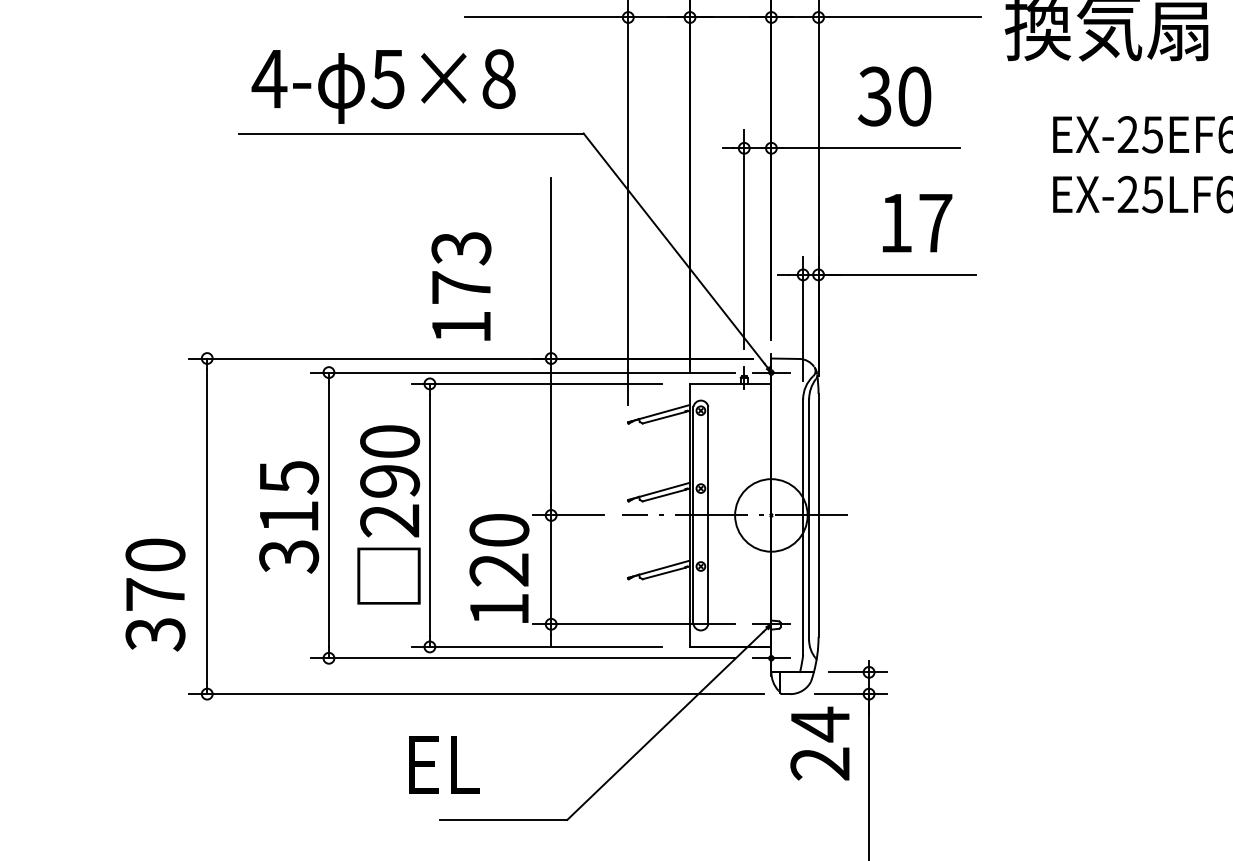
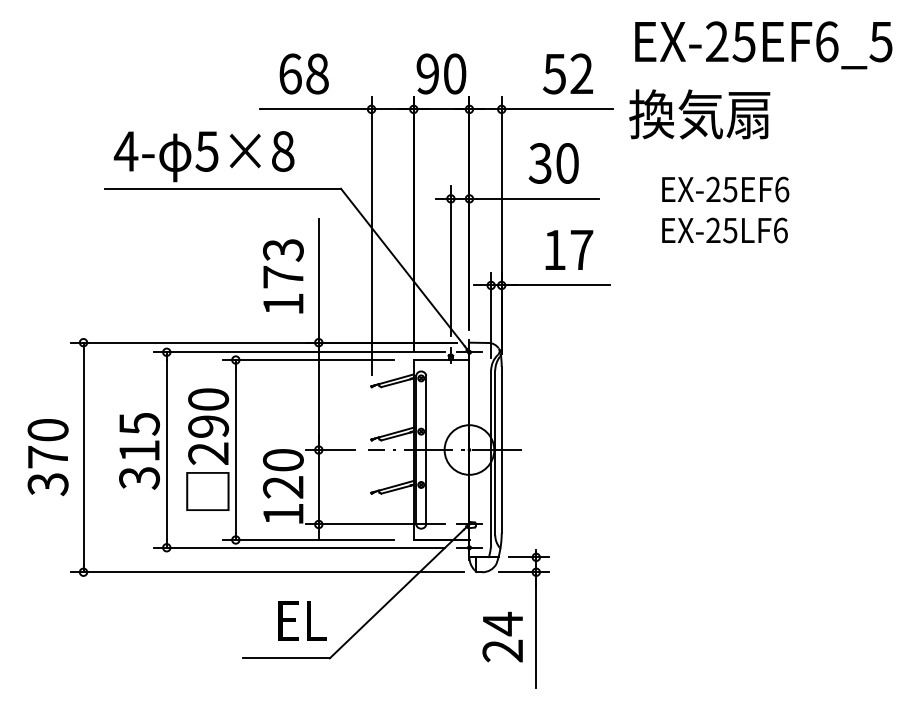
text: (461, 286) -> (283, 276), moved
text: (154, 595) -> (47, 457), moved
text: (819, 742) -> (502, 636), moved
text: (444, 764) -> (302, 620), moved

